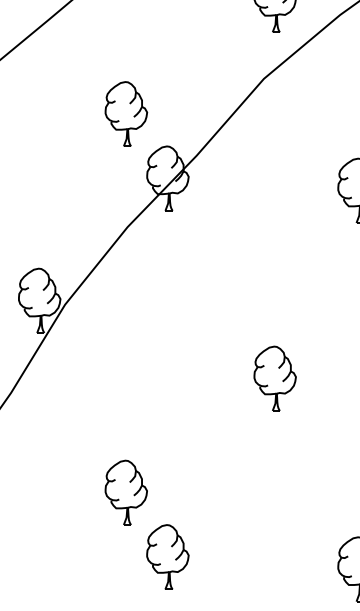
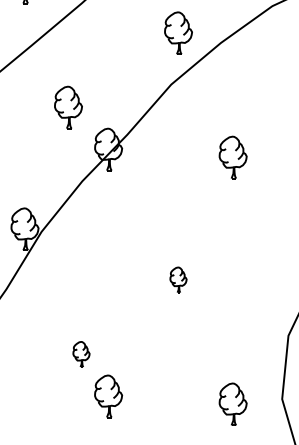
part: (126, 113) -> (68, 107), moved
part: (275, 377) -> (178, 279), size x0.6
part: (126, 492) -> (81, 354), size x0.6

